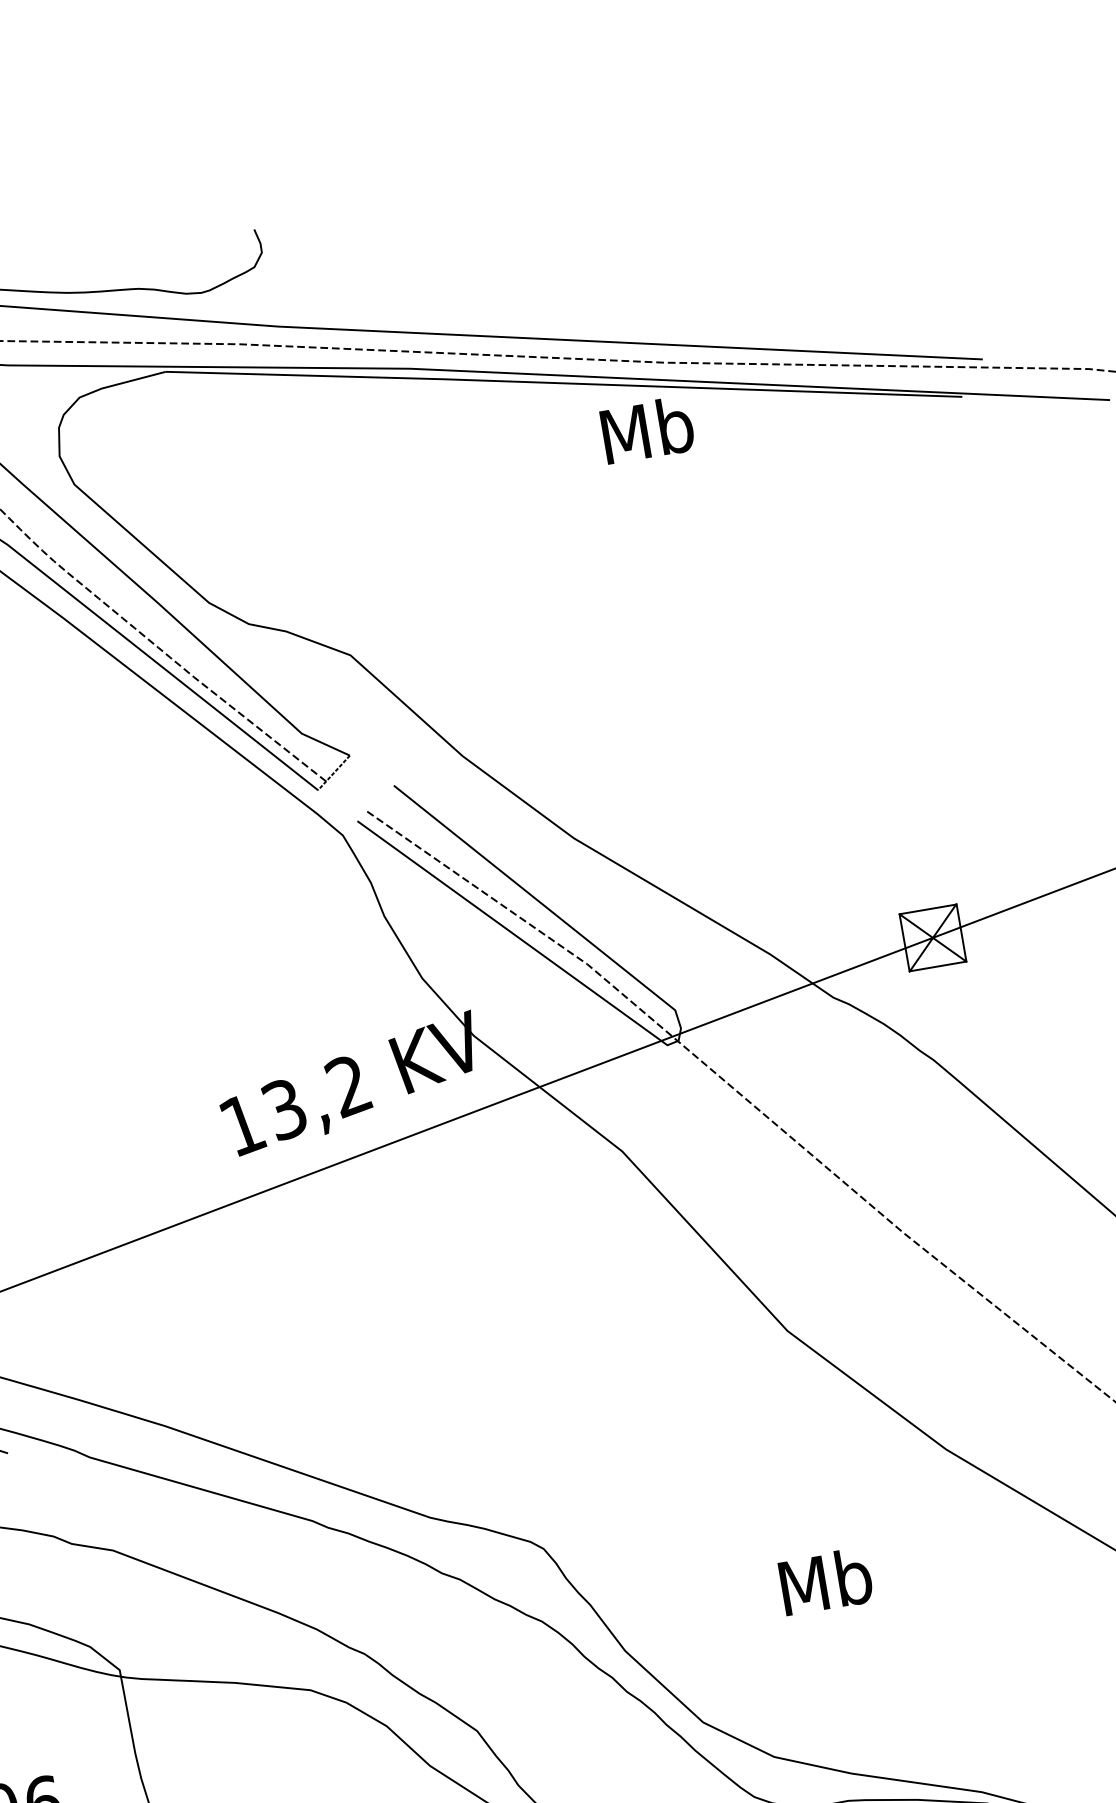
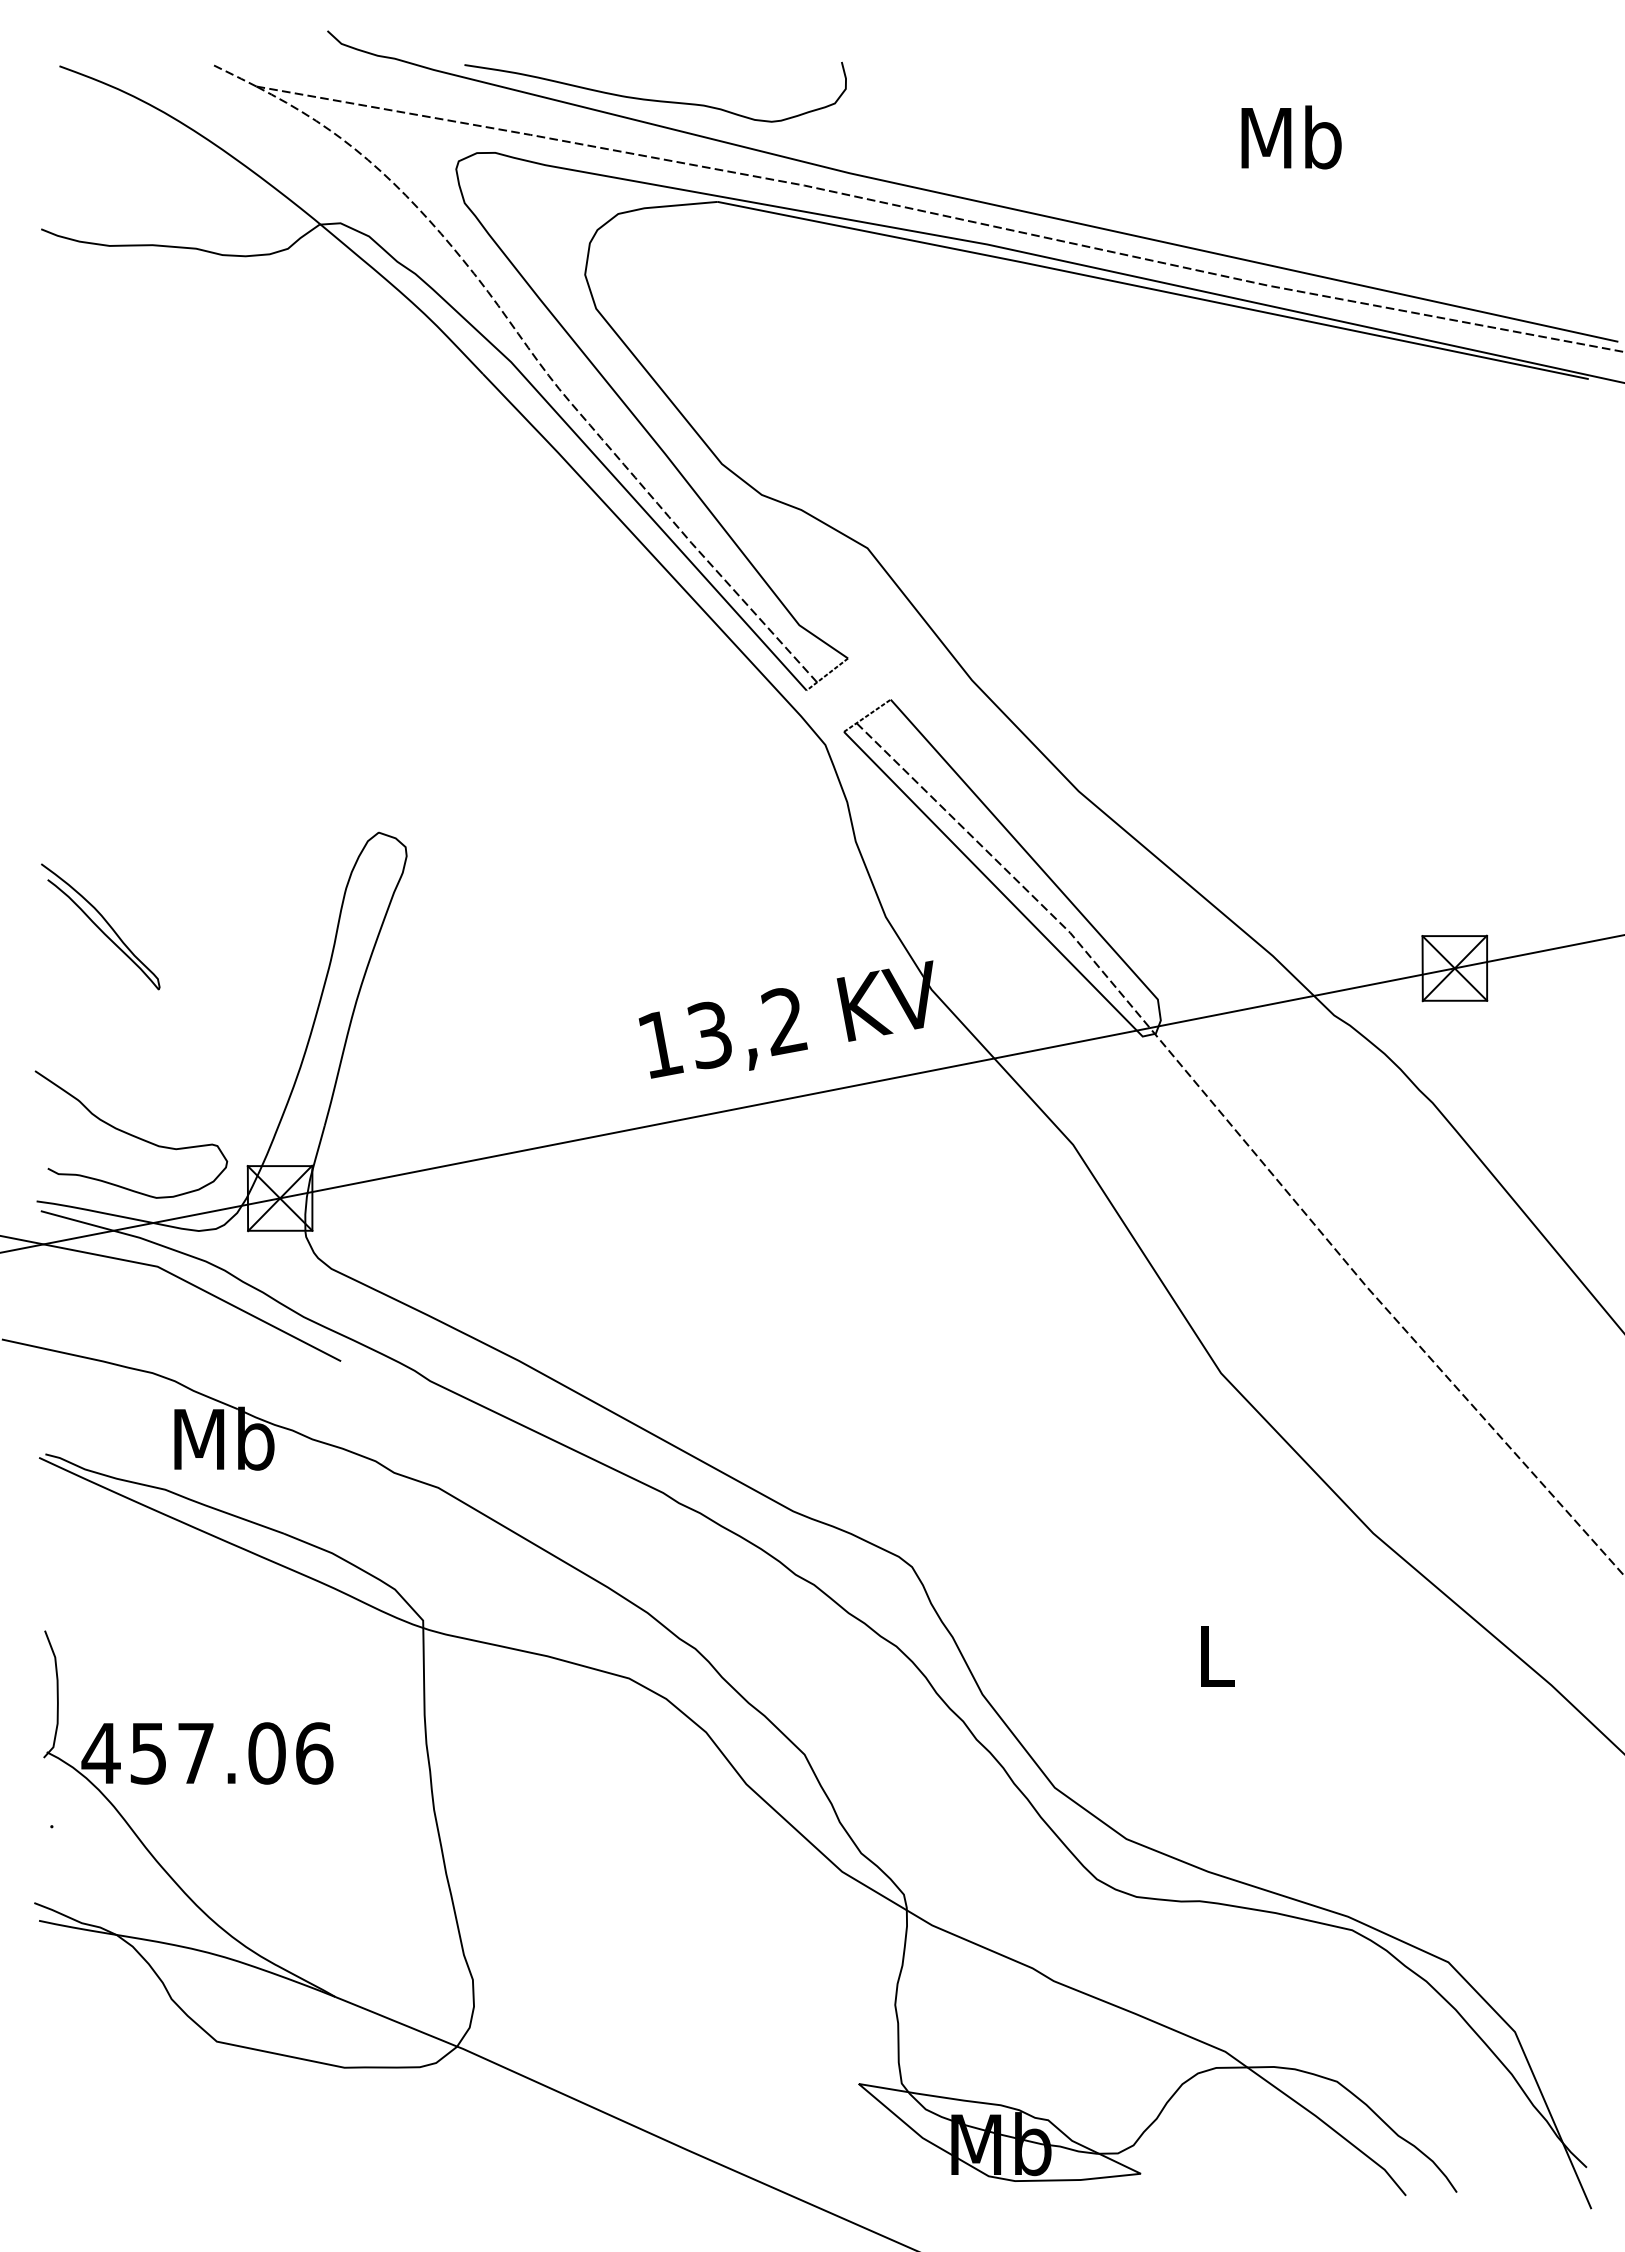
text: (647, 430) -> (1291, 137), moved
line: (375, 803) -> (867, 715), added
text: (826, 1581) -> (1216, 1655), Mb -> L

